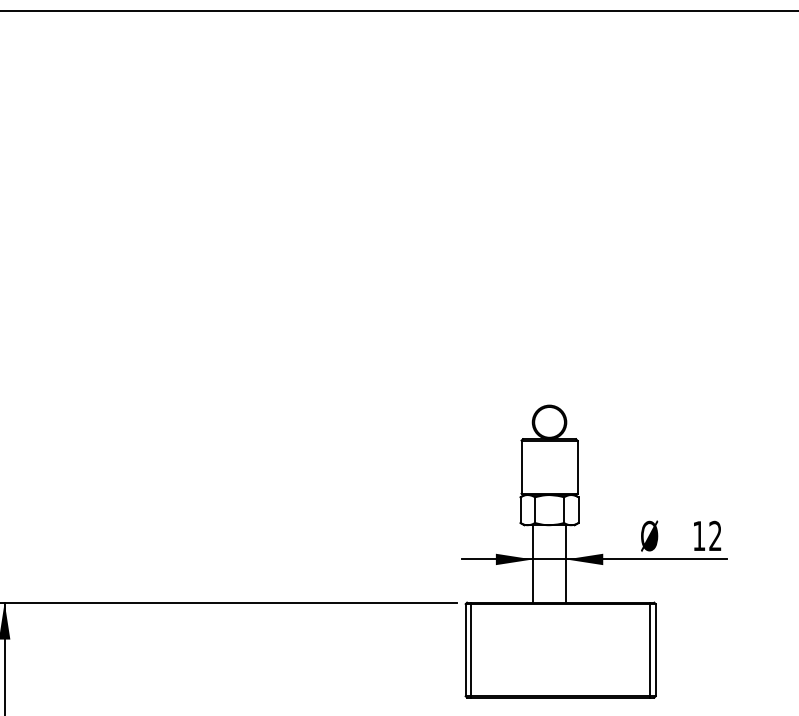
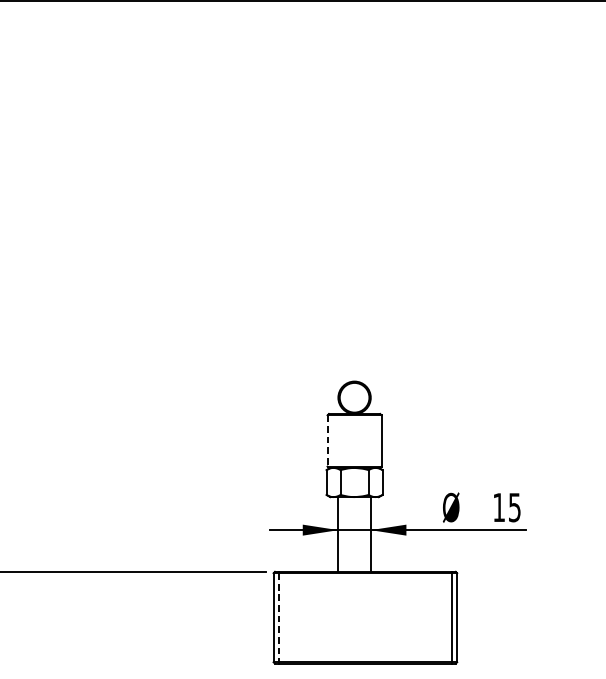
line: (521, 467) -> (327, 441), solid -> dashed
text: (715, 535) -> (514, 507), 12 -> 15
line: (471, 650) -> (279, 618), solid -> dashed

